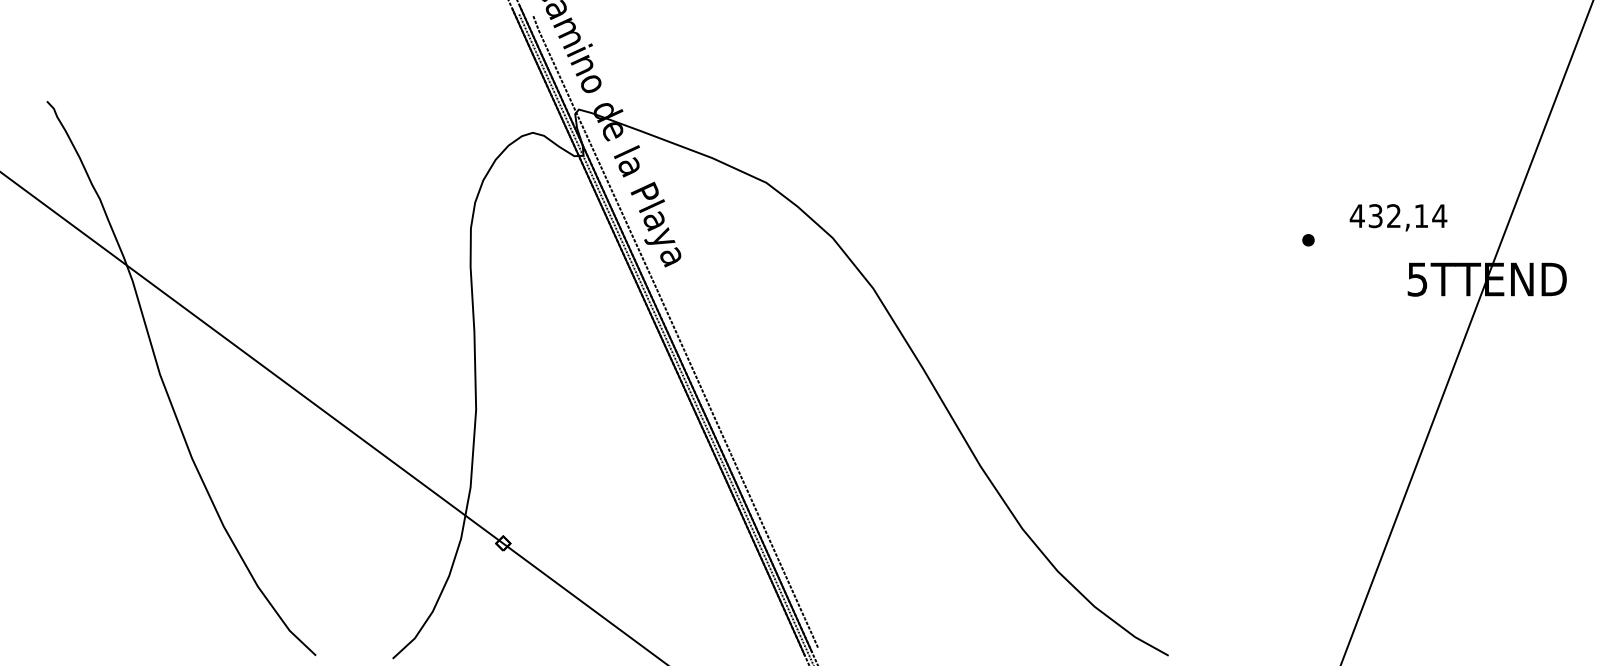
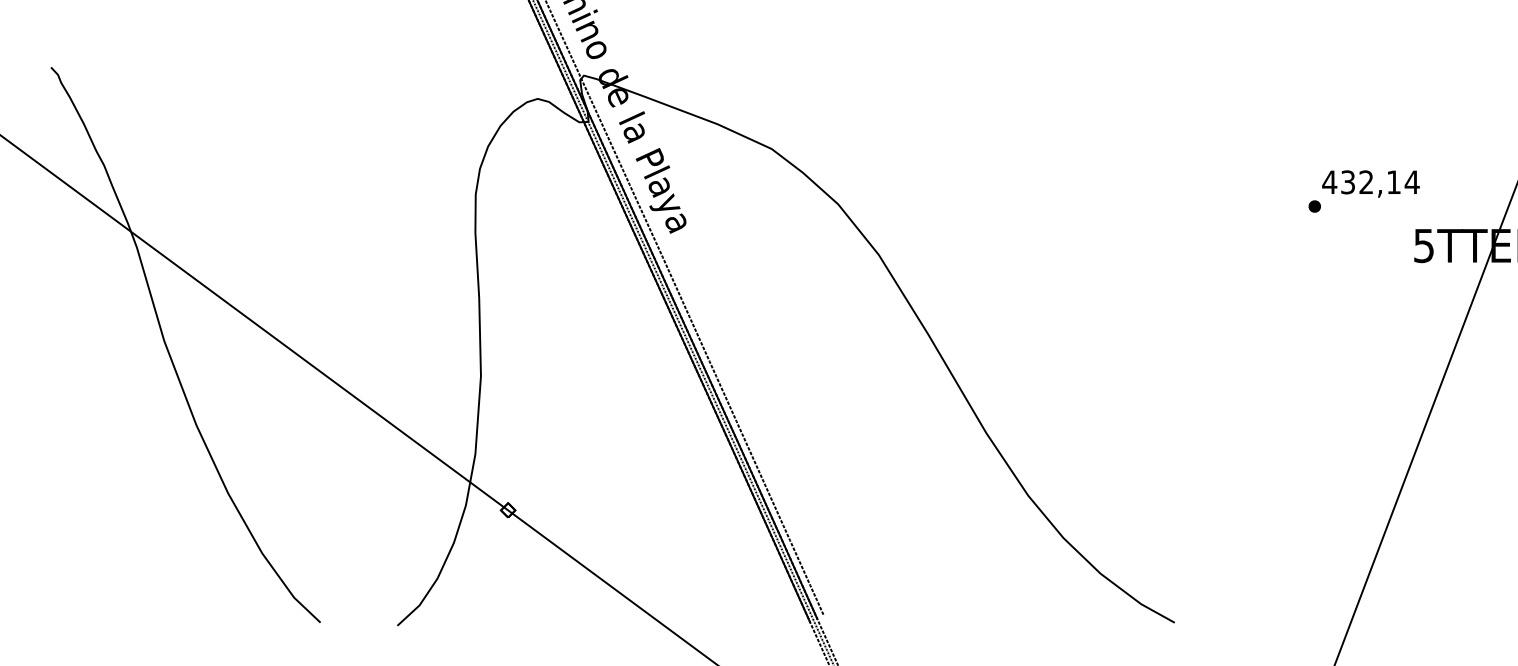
text: (1398, 217) -> (1370, 183), moved

